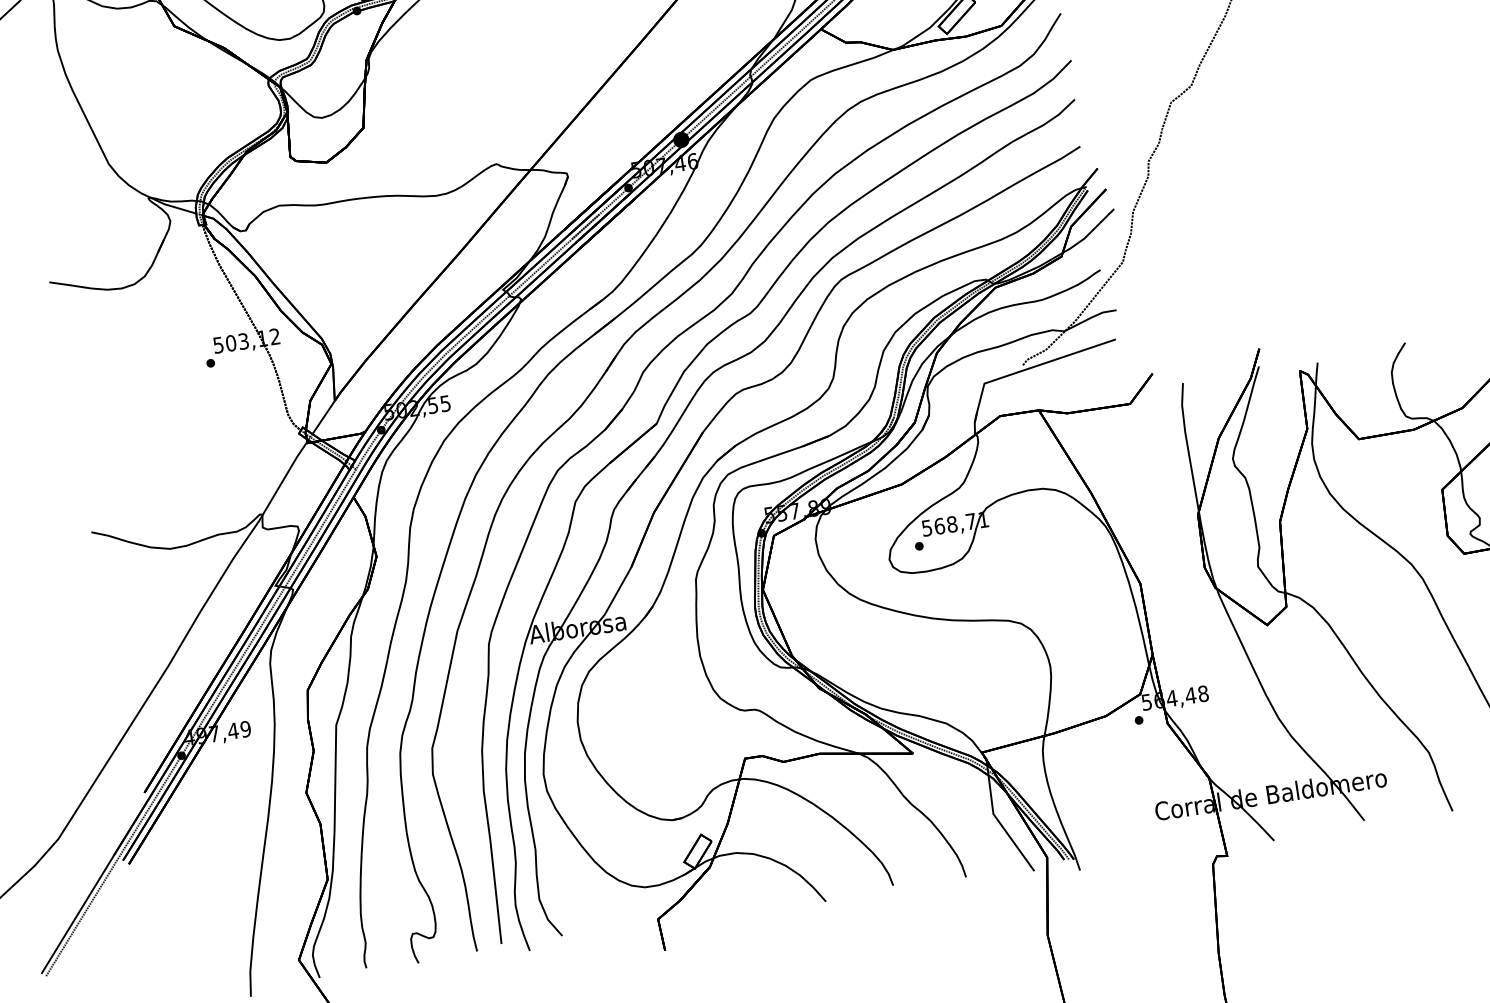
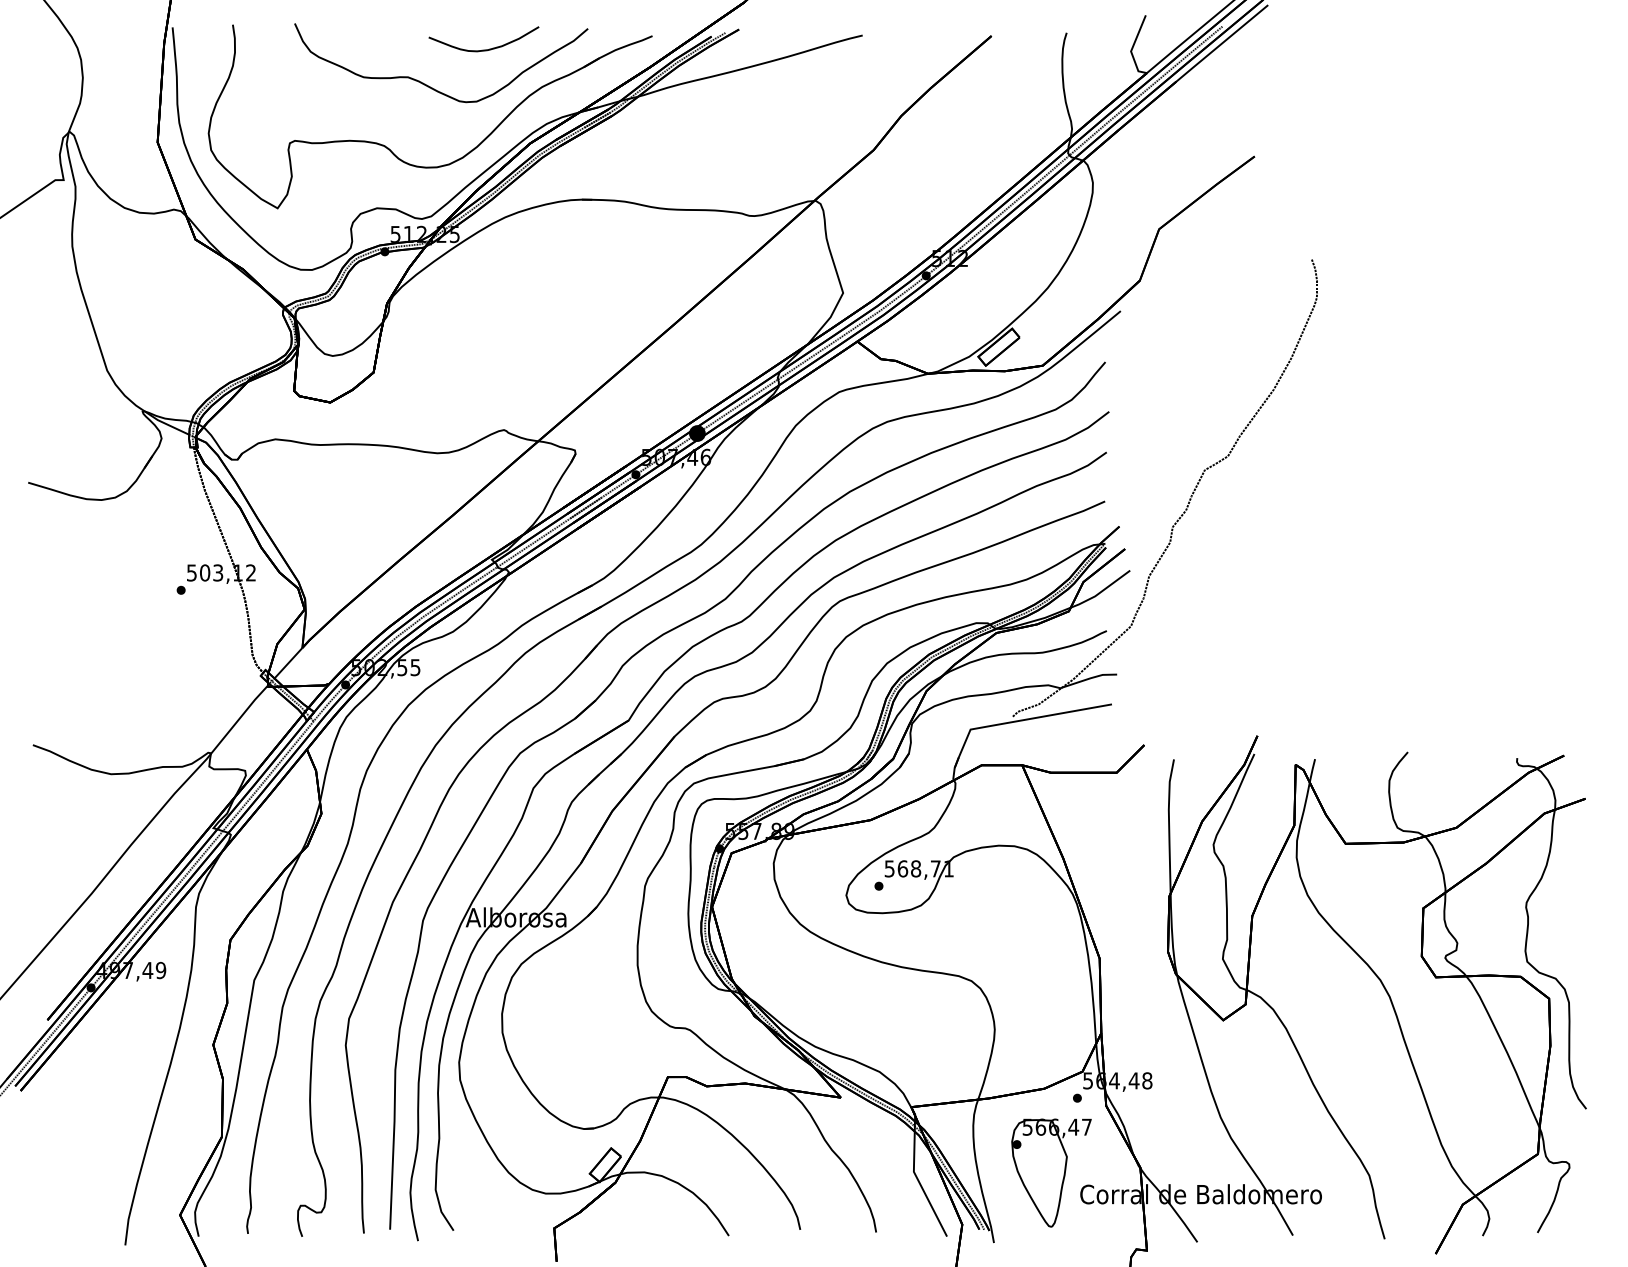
part: (1124, 795) -> (1051, 1172), added

